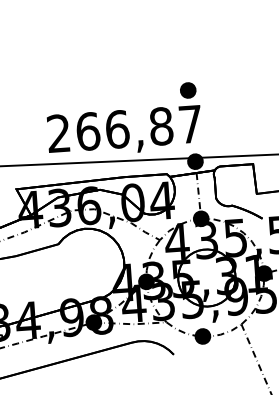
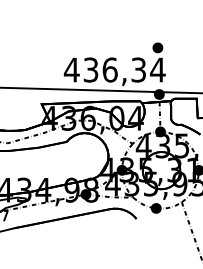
text: (124, 128) -> (114, 69), 266,87 -> 436,34

